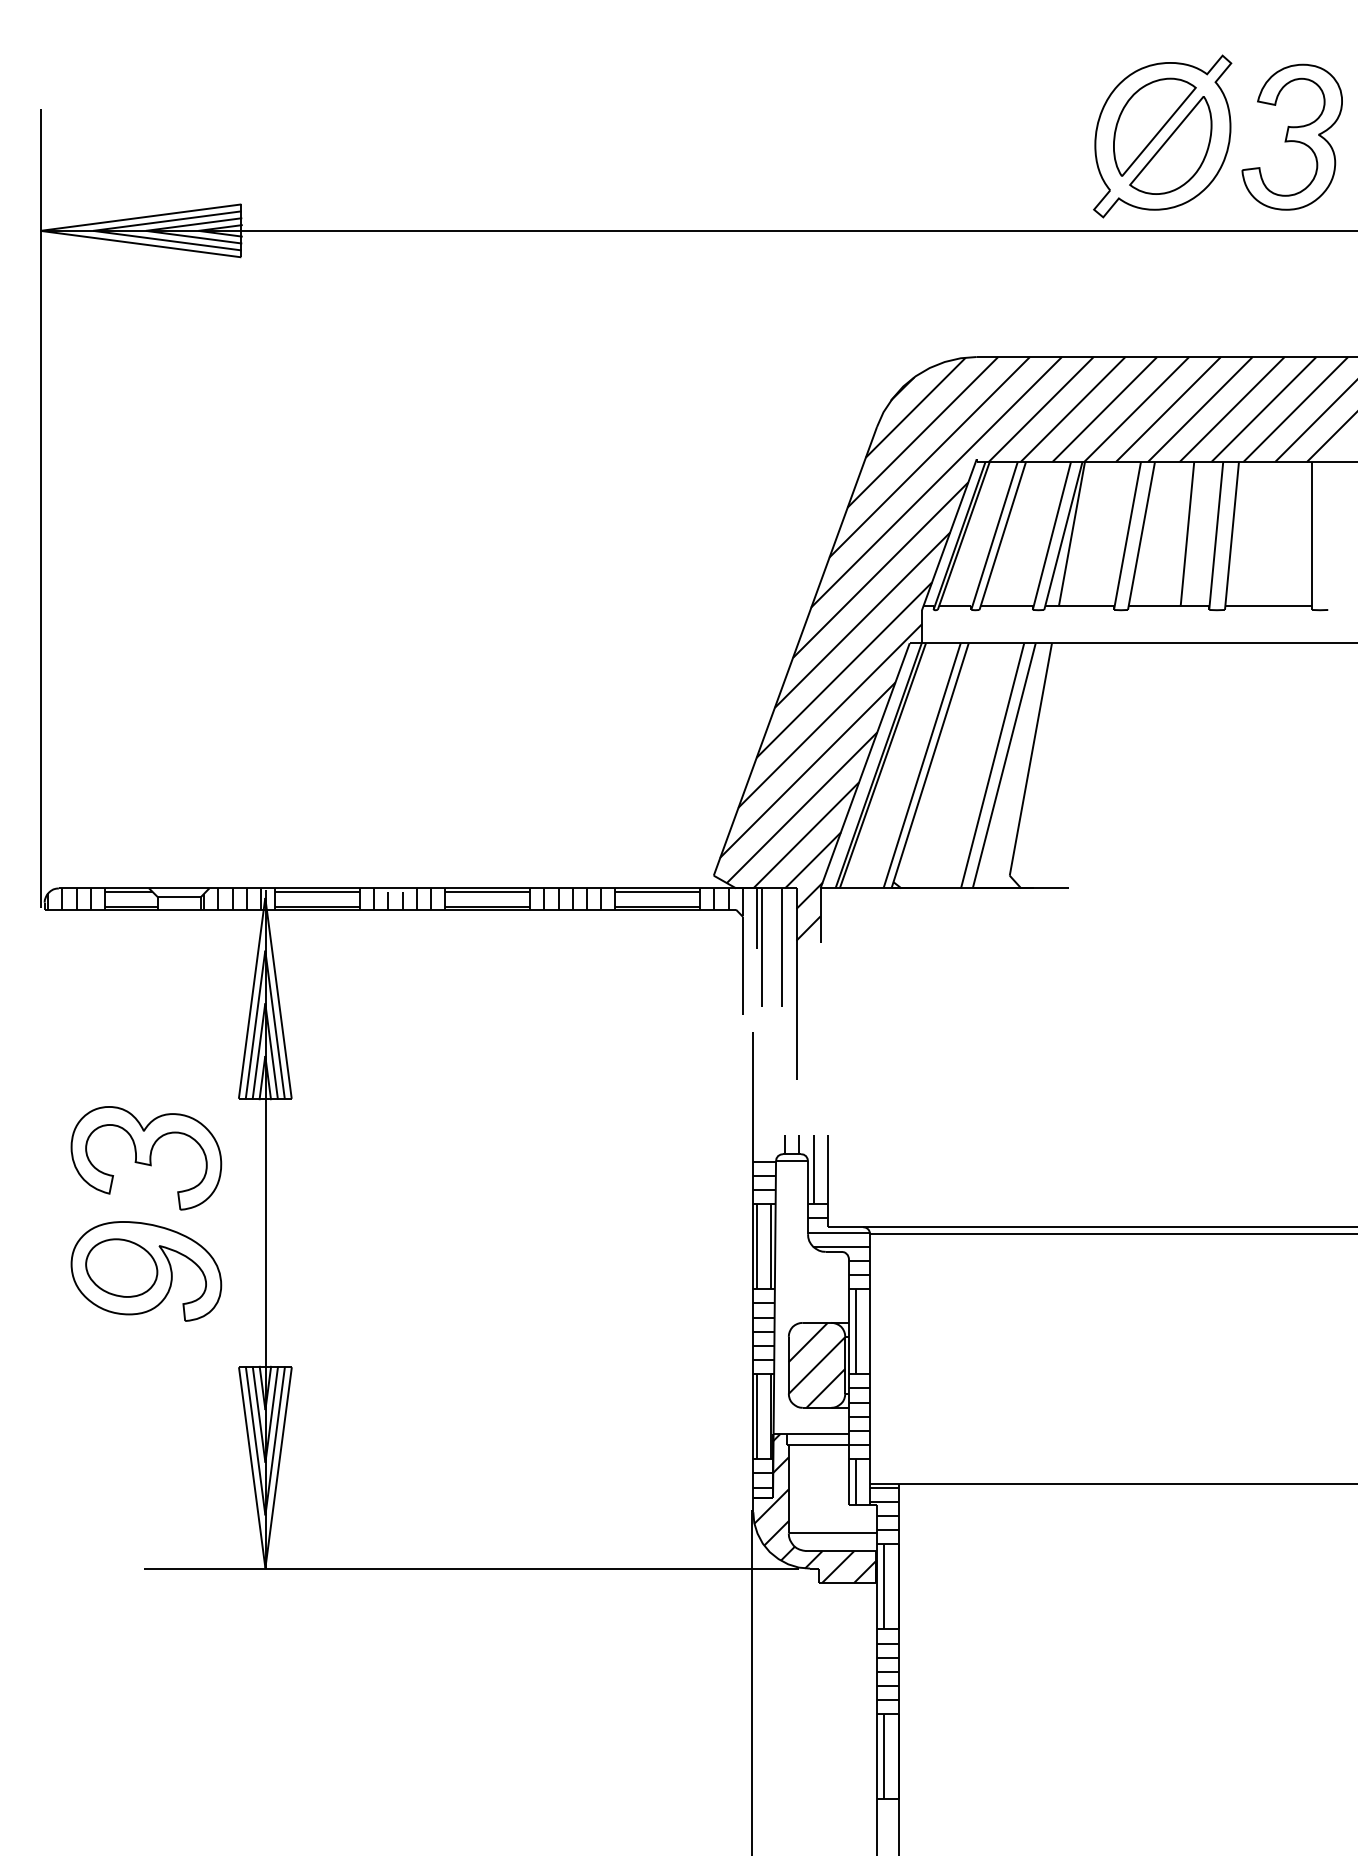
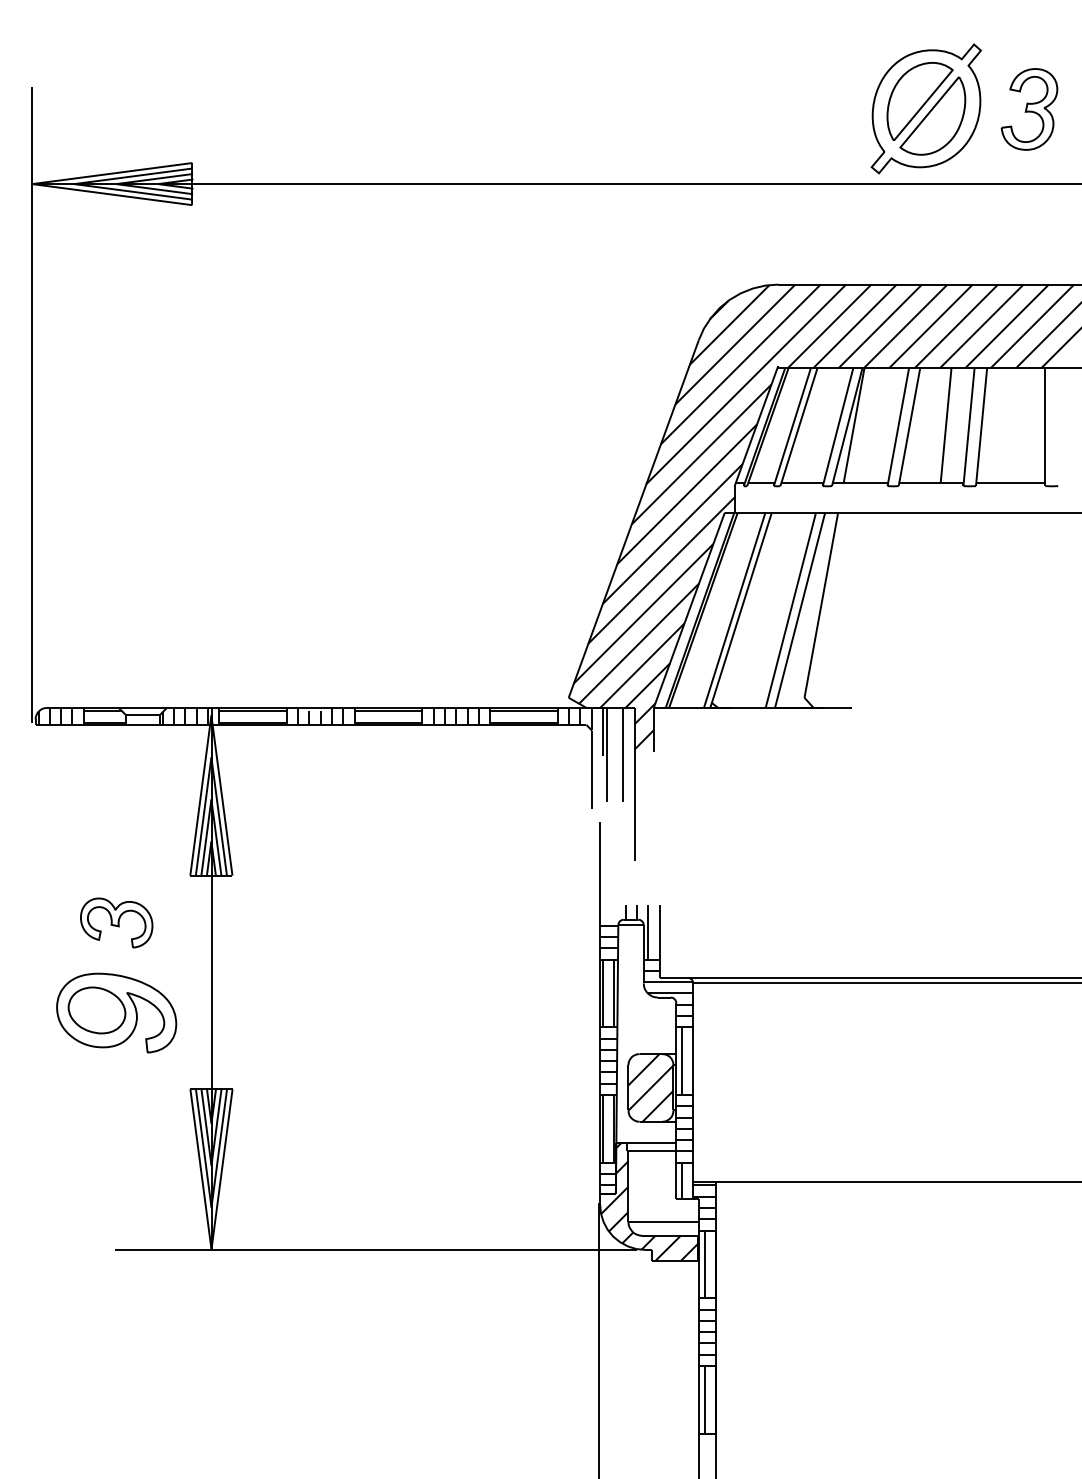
part: (1291, 136) -> (1028, 108), size x0.7
part: (146, 1158) -> (116, 923), size x0.6

